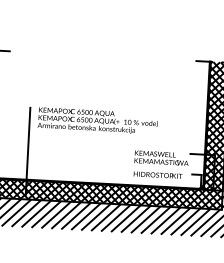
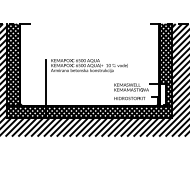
hatch: (209, 171) -> (162, 94), removed

